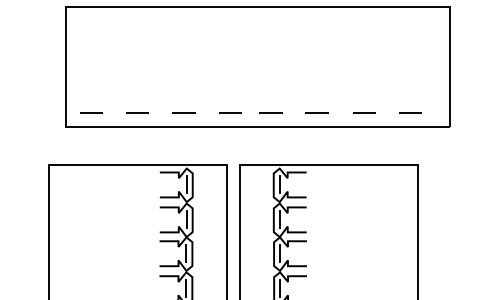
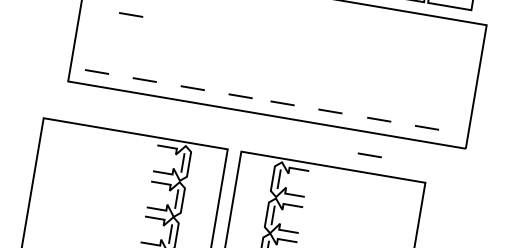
line: (114, 53) -> (131, 14), added
line: (360, 147) -> (369, 154), added

